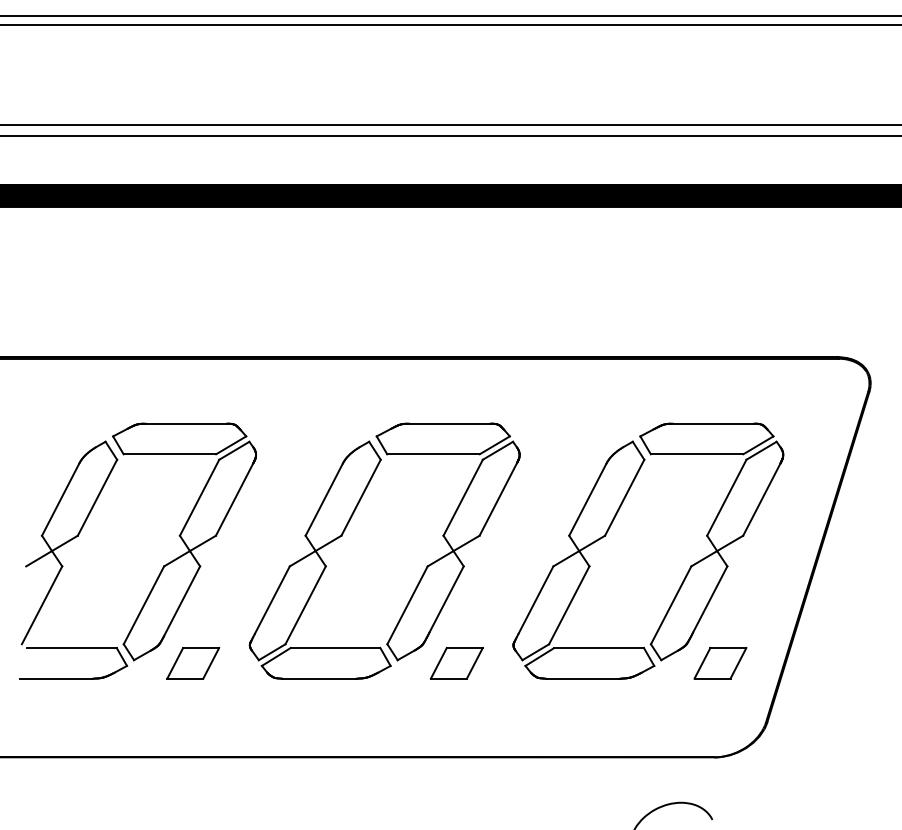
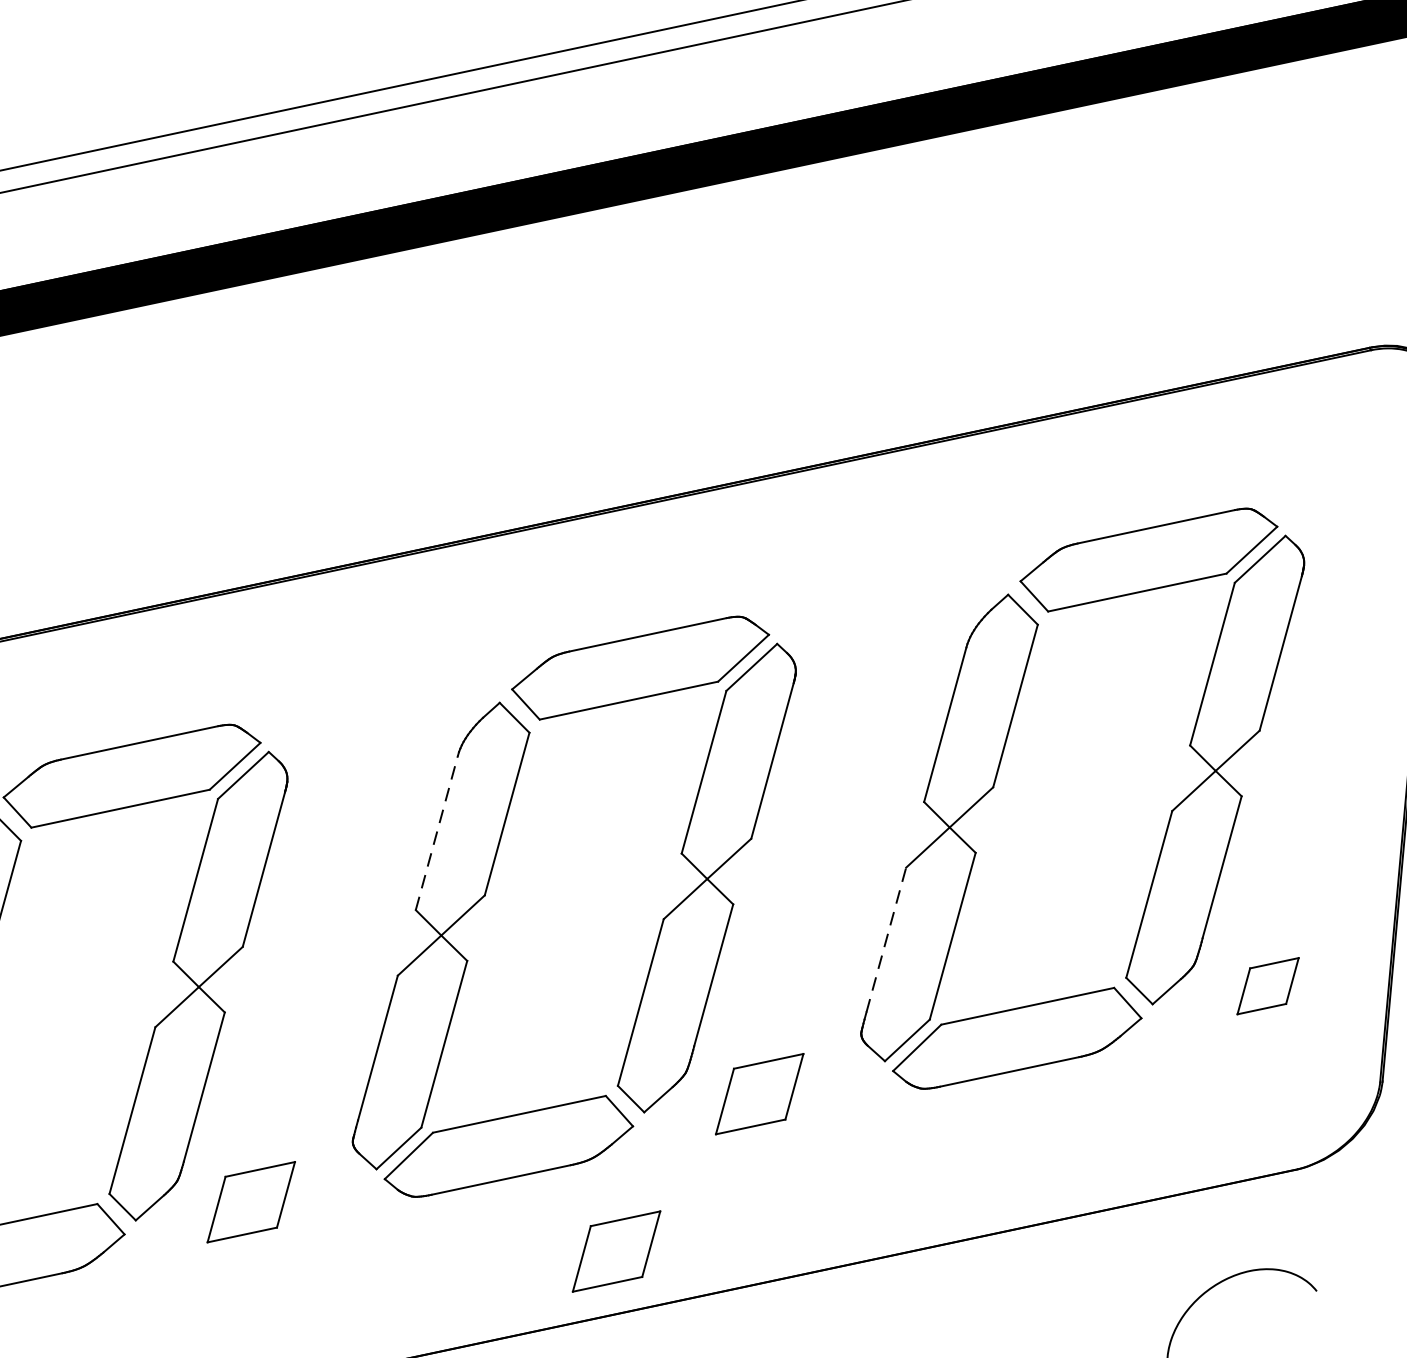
line: (324, 499) -> (437, 832), solid -> dashed
line: (536, 599) -> (887, 938), solid -> dashed
part: (720, 663) -> (1268, 986), size x0.7
part: (369, 726) -> (617, 1251), added

